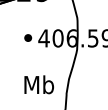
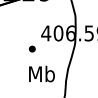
part: (28, 37) -> (32, 48), moved

